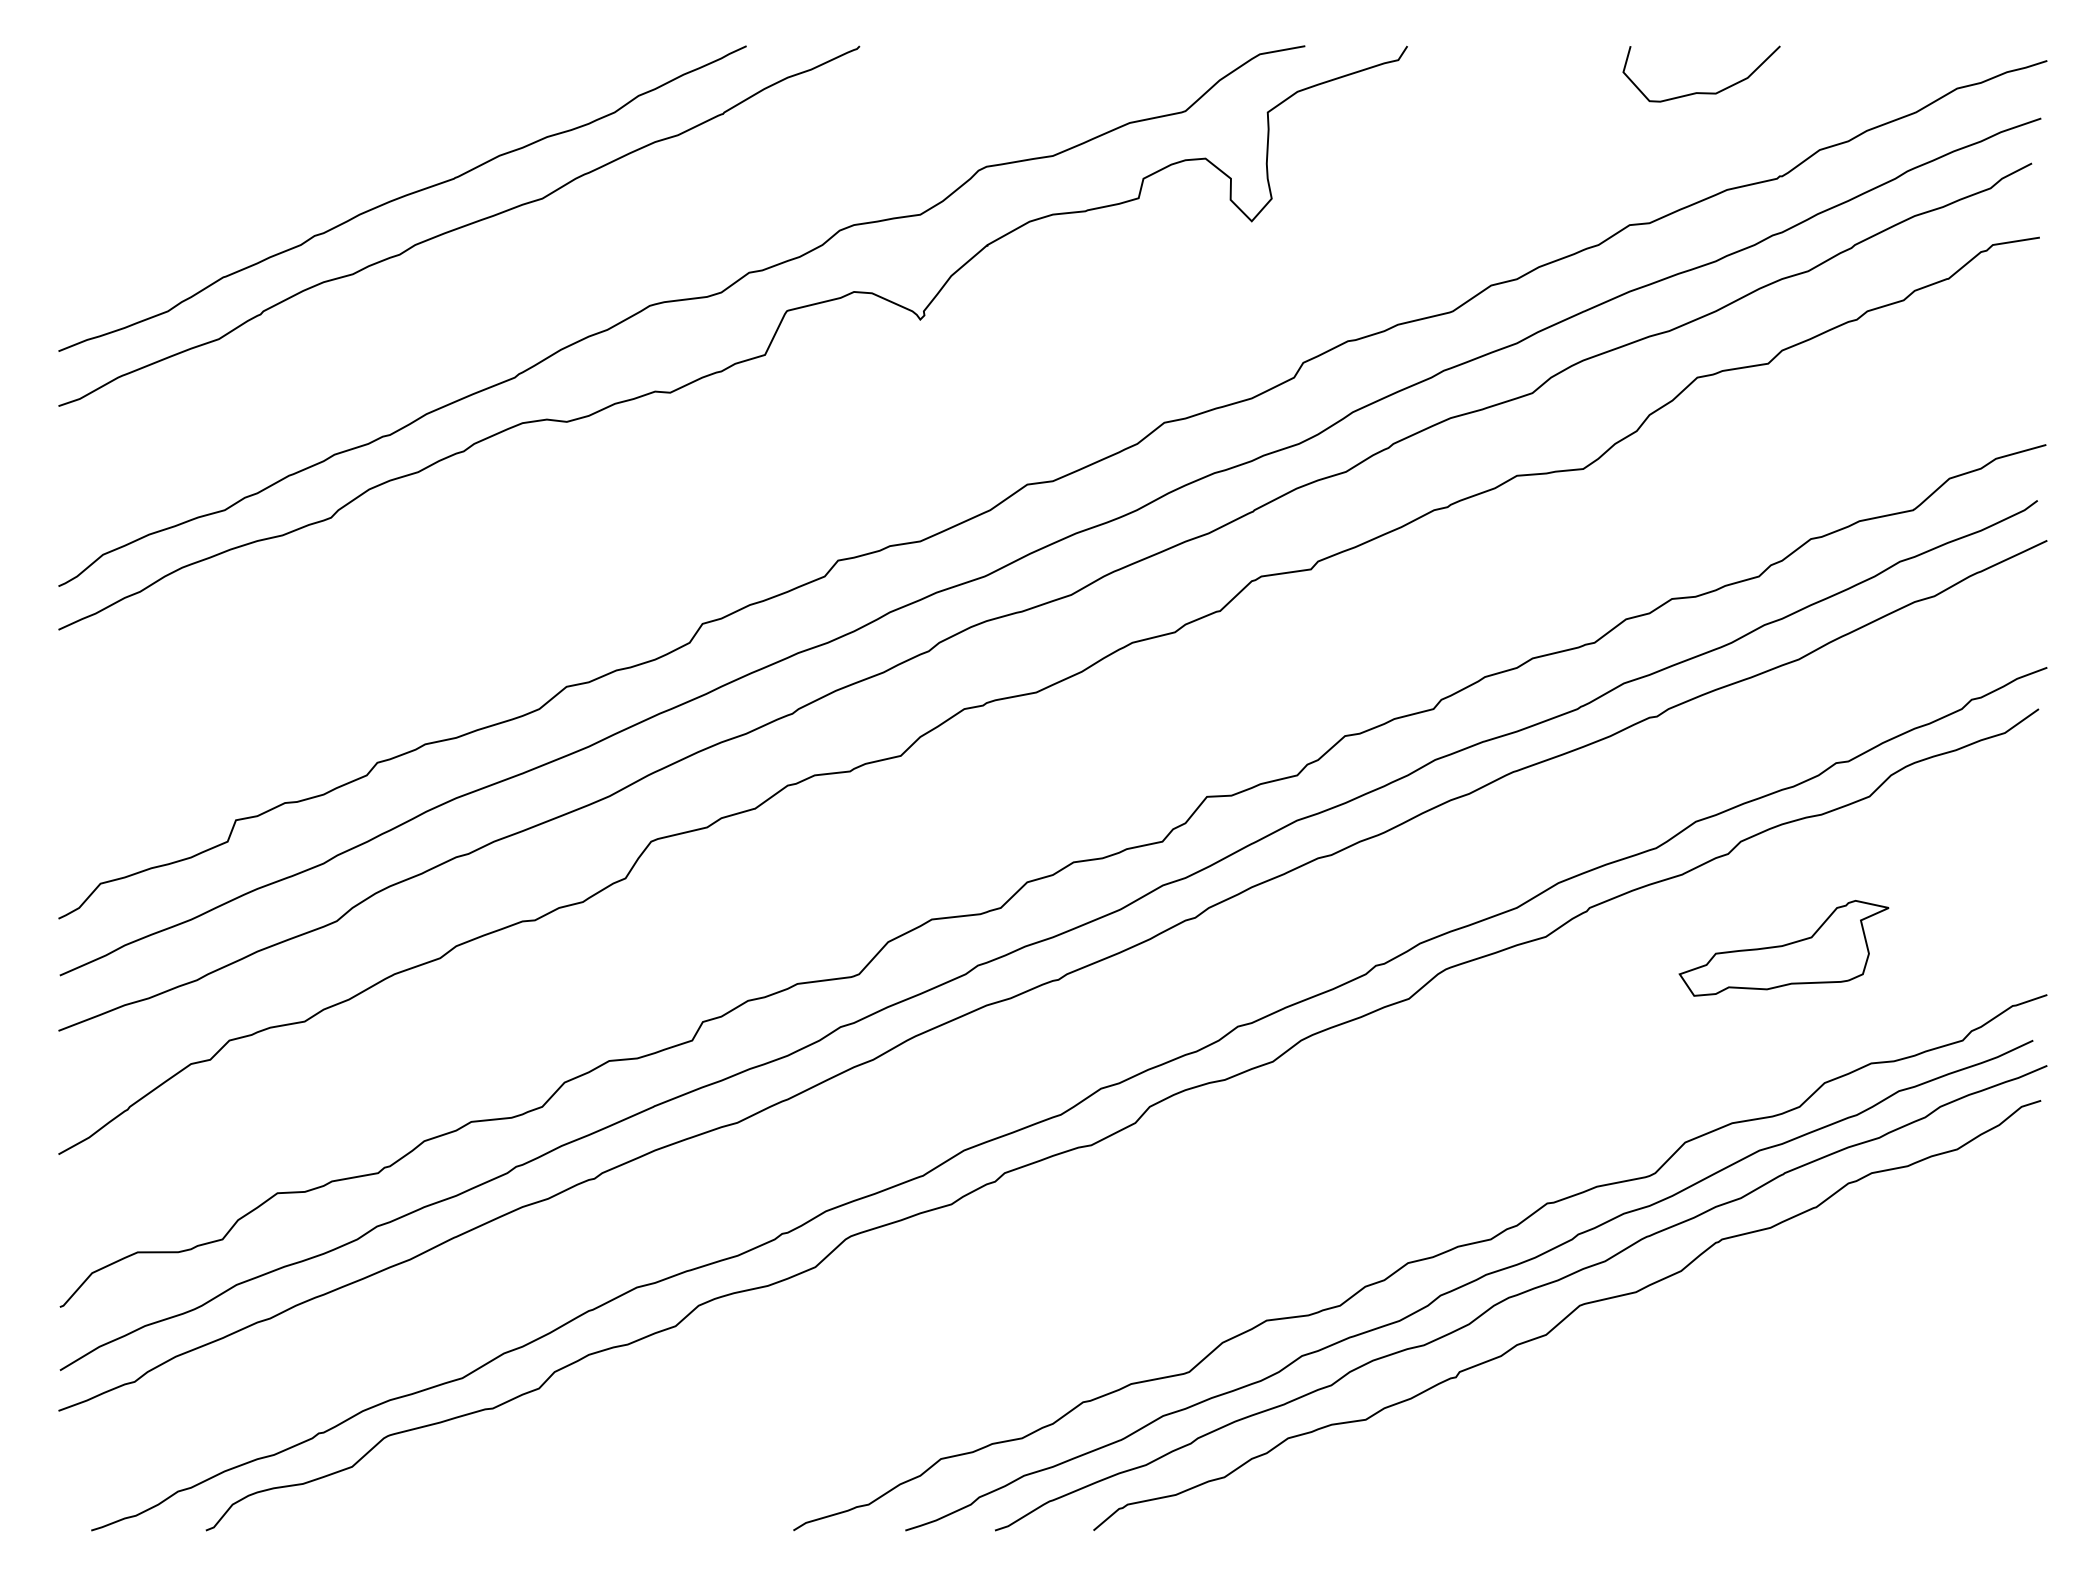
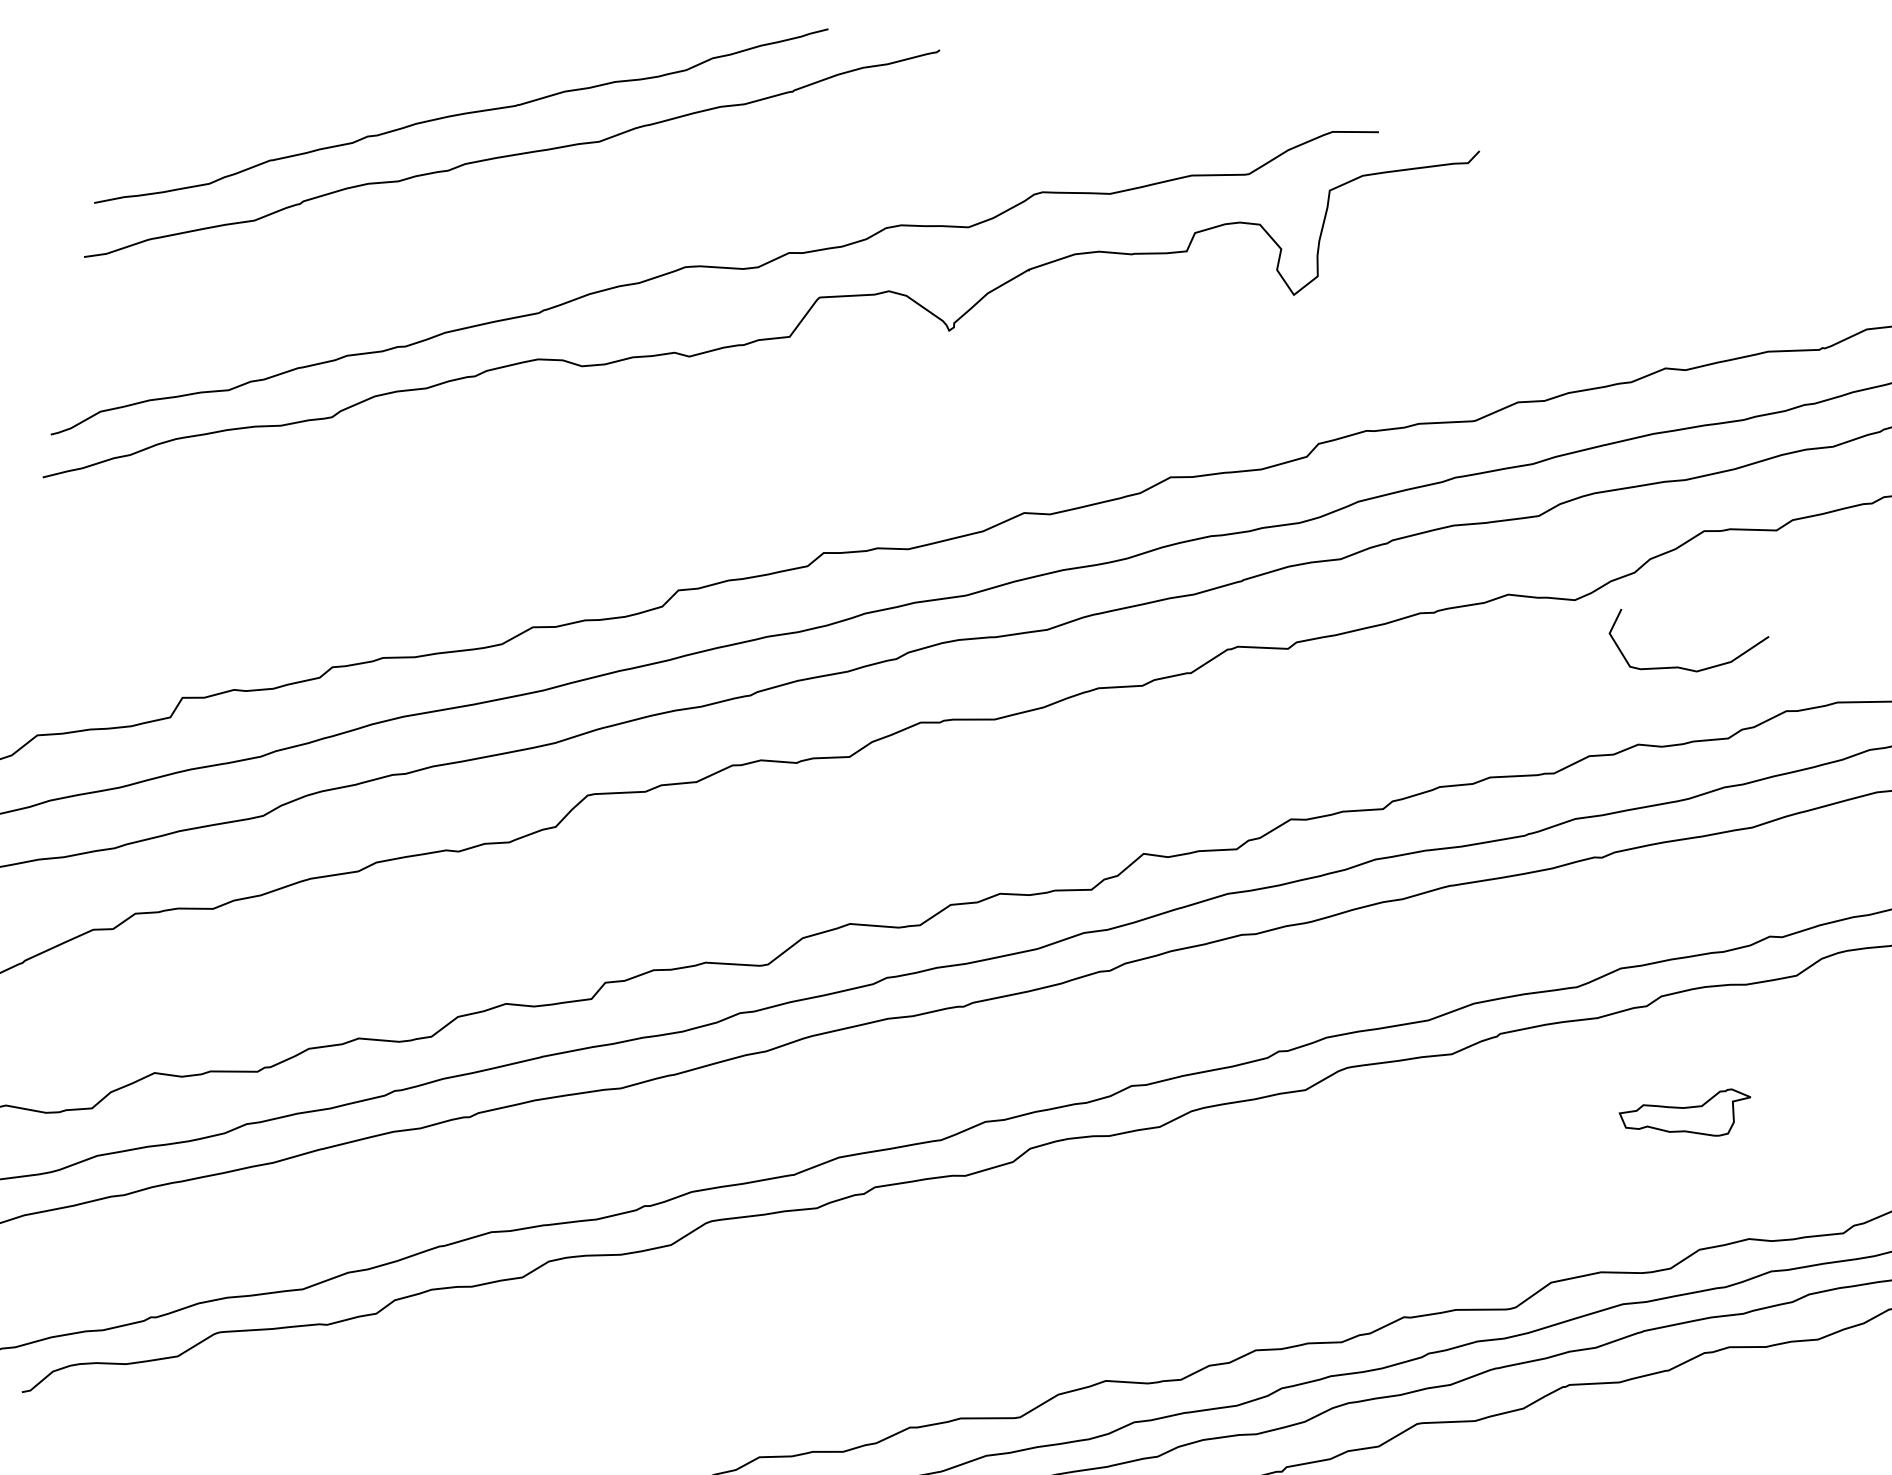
curve: (1701, 92) -> (1682, 667), moved
part: (1783, 948) -> (1683, 1109), size x0.6

